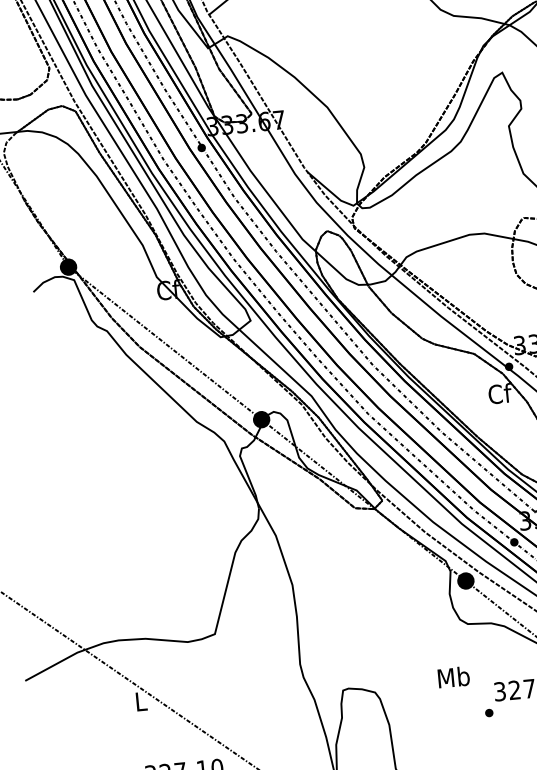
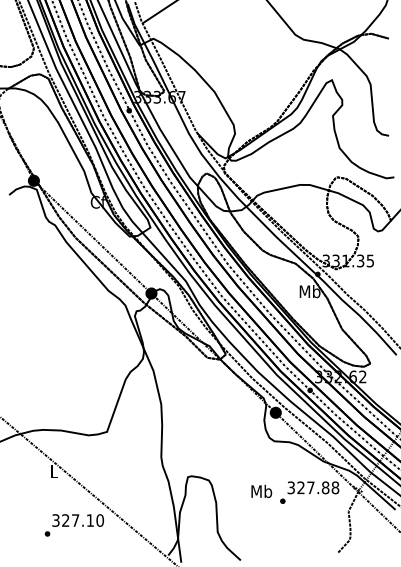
text: (499, 393) -> (309, 291), Cf -> Mb
text: (453, 675) -> (261, 490), moved

